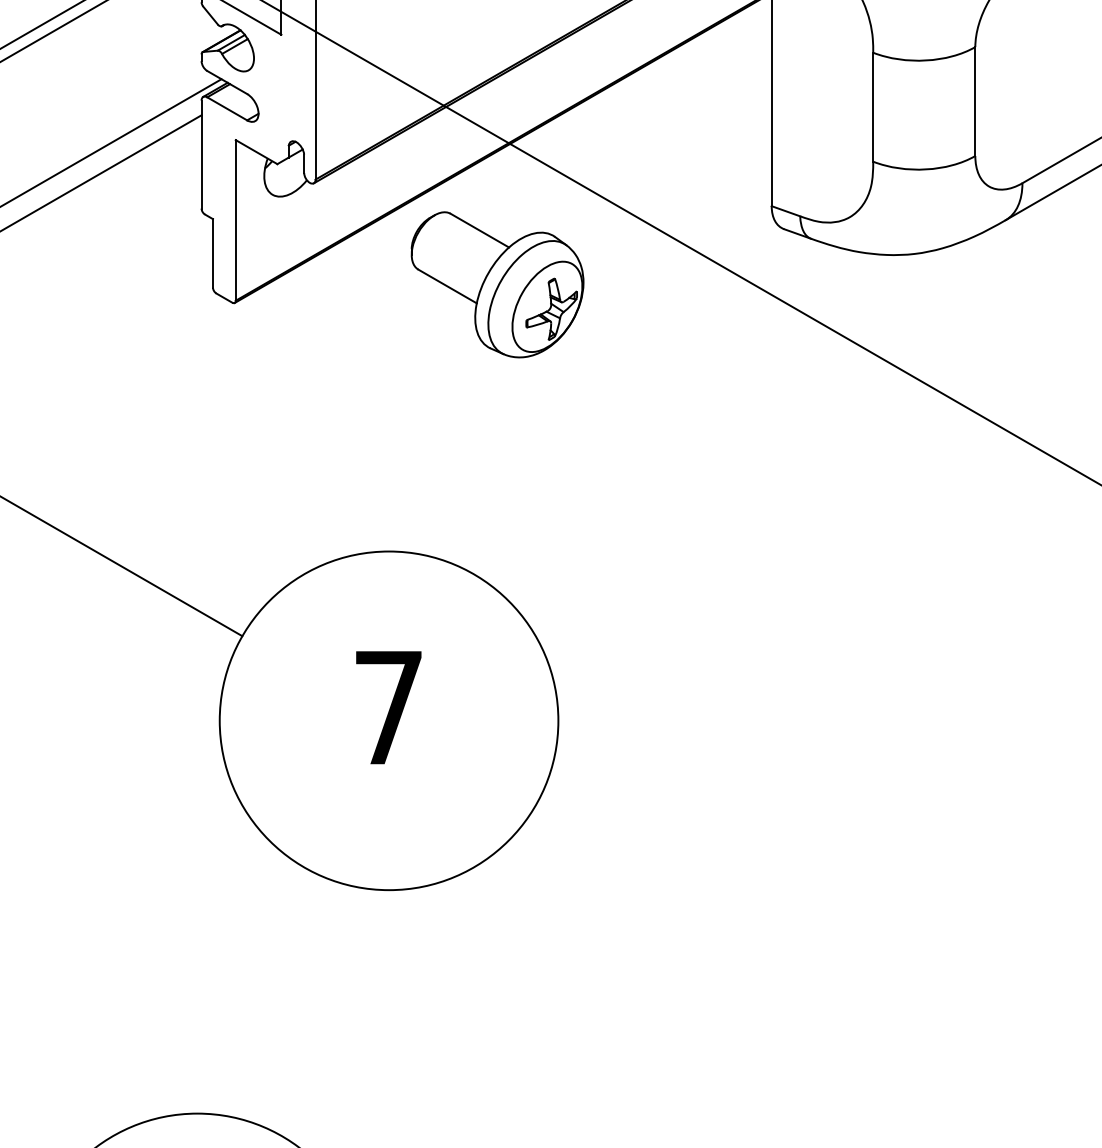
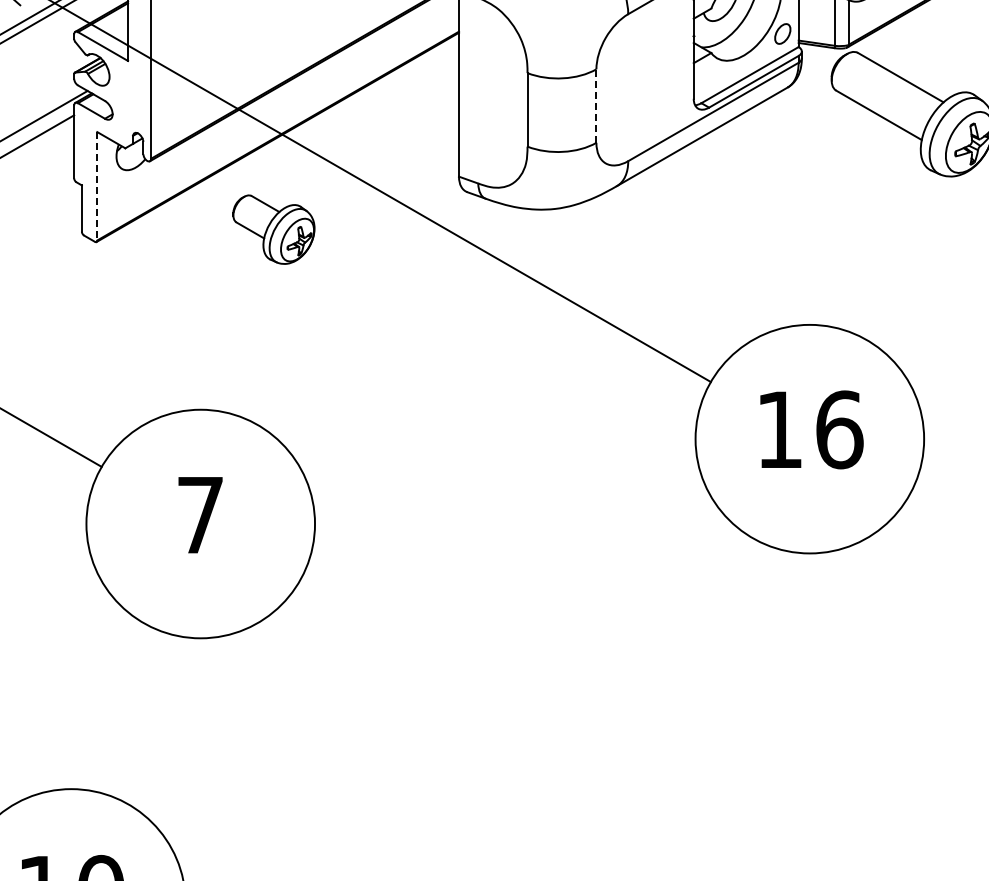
line: (975, 102) -> (596, 106), solid -> dashed
line: (236, 220) -> (97, 186), solid -> dashed
part: (496, 284) -> (273, 229), size x0.7

